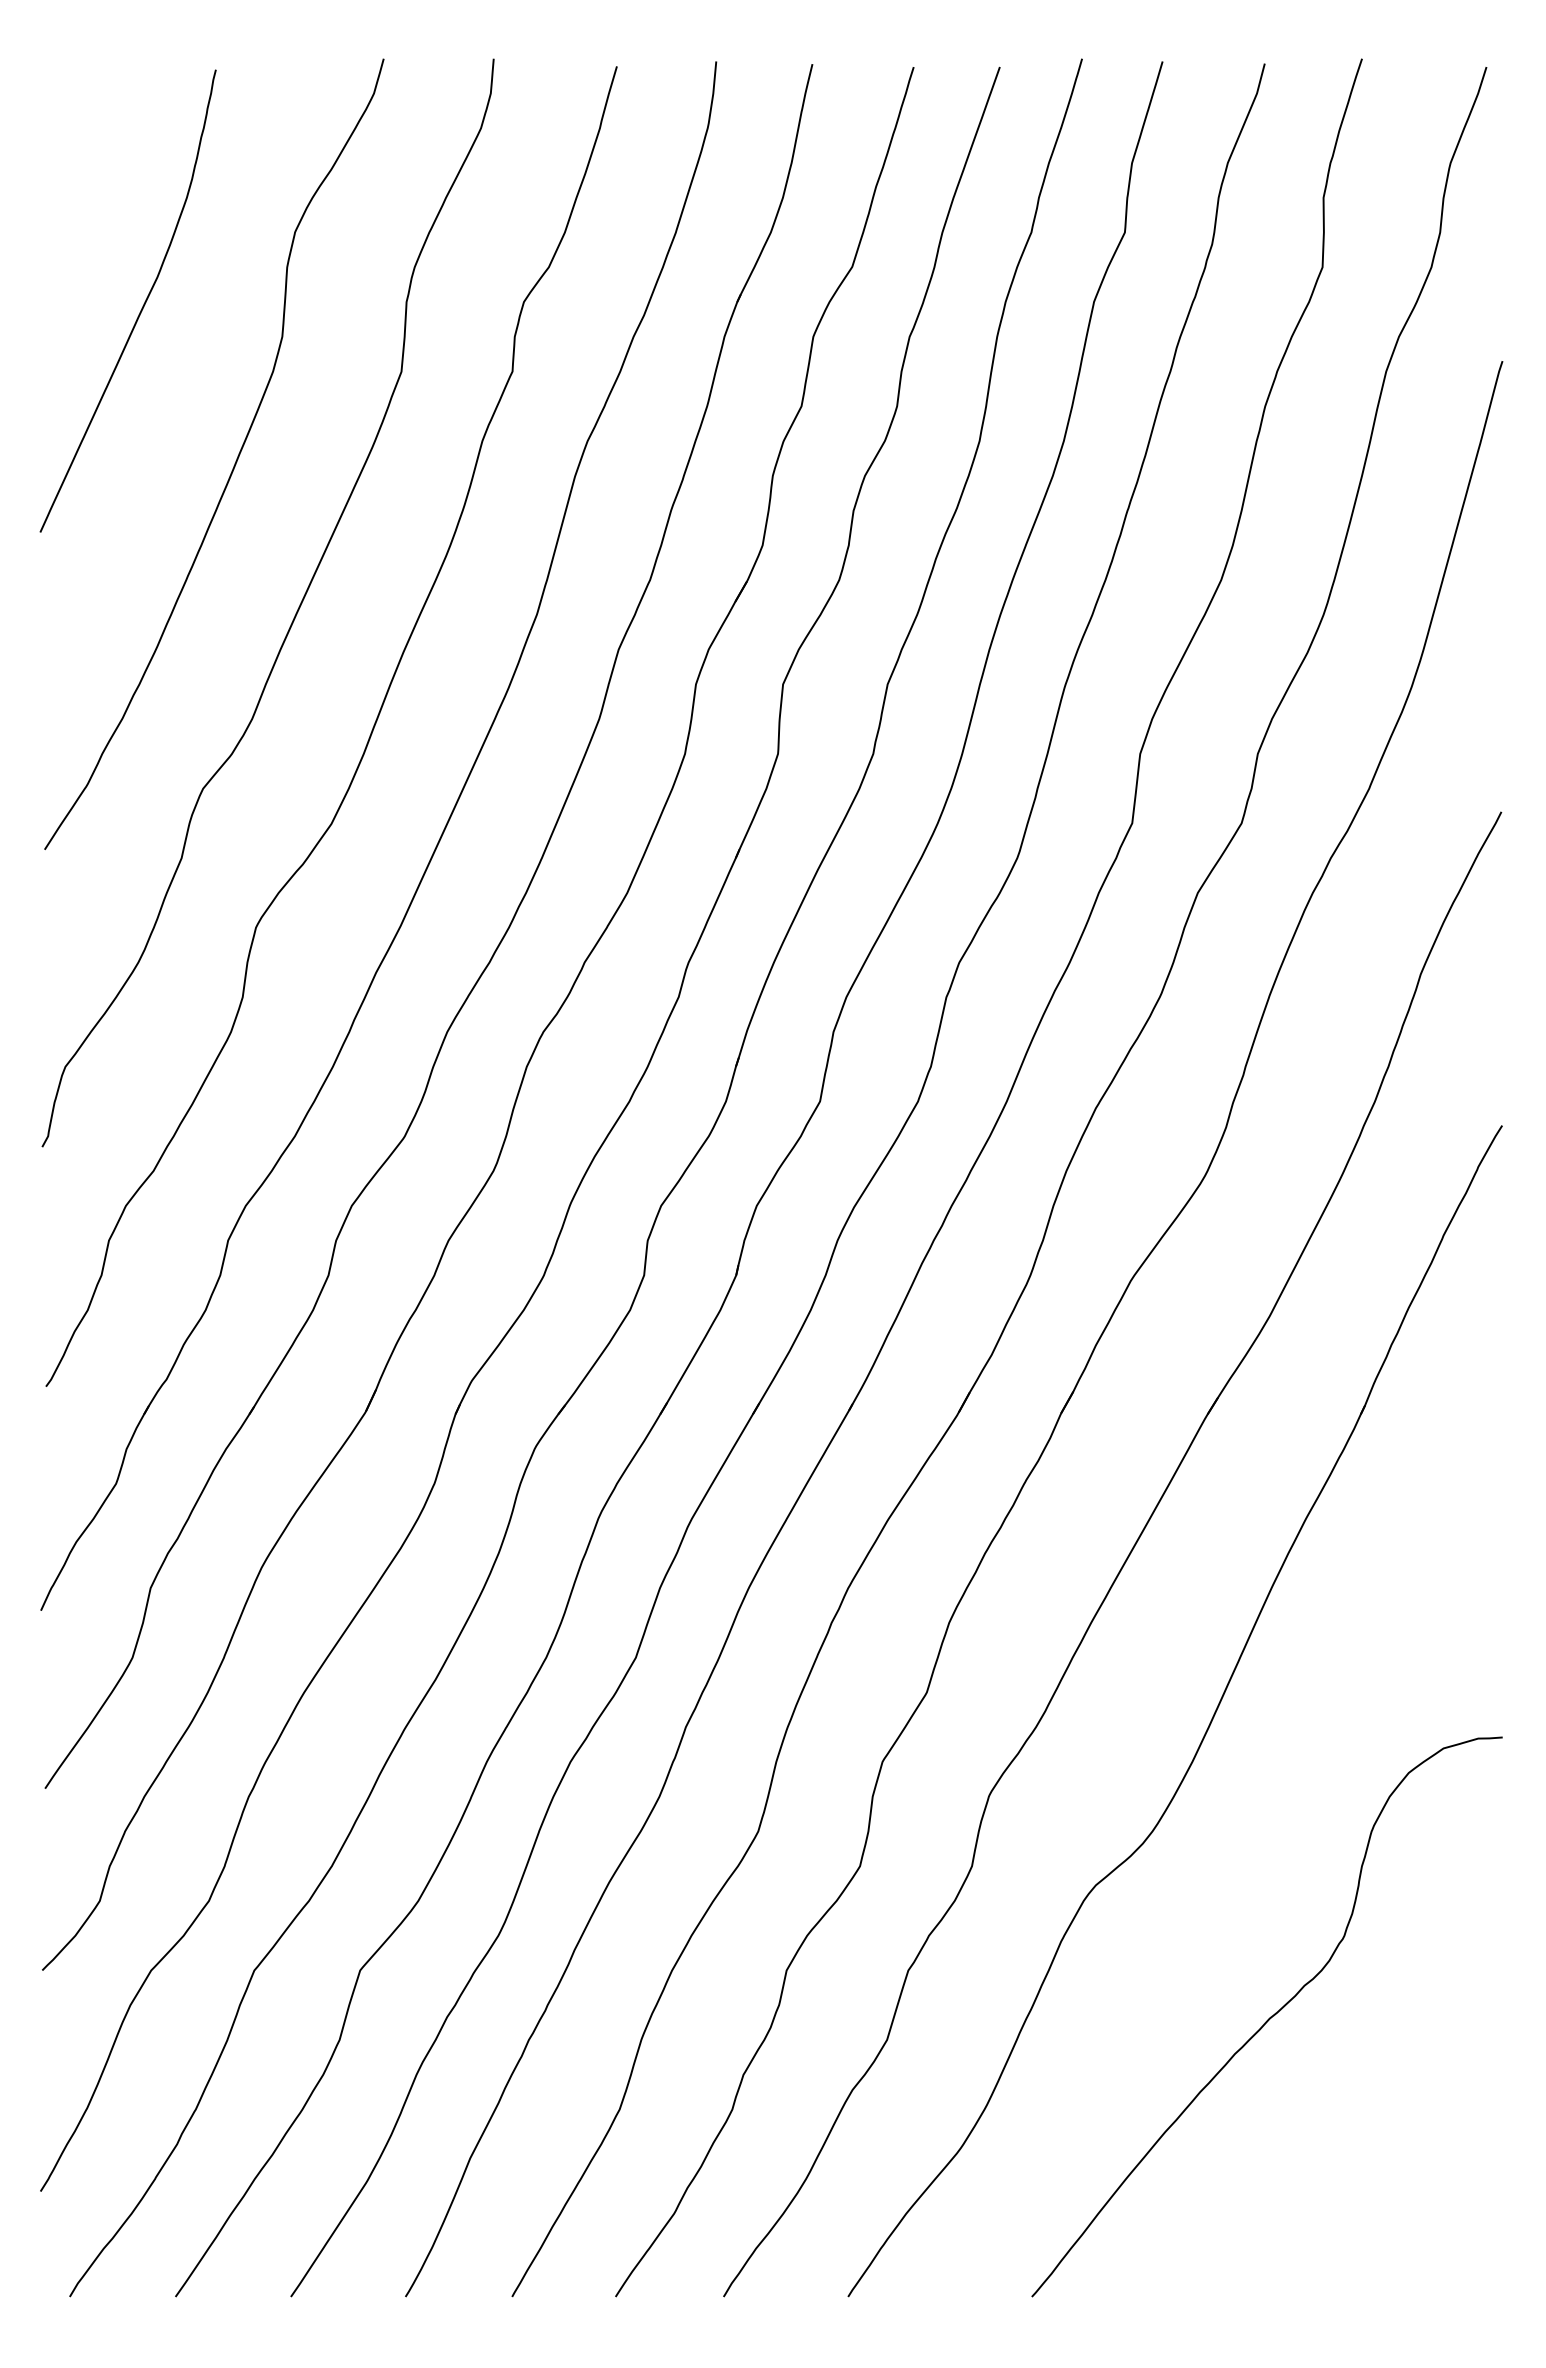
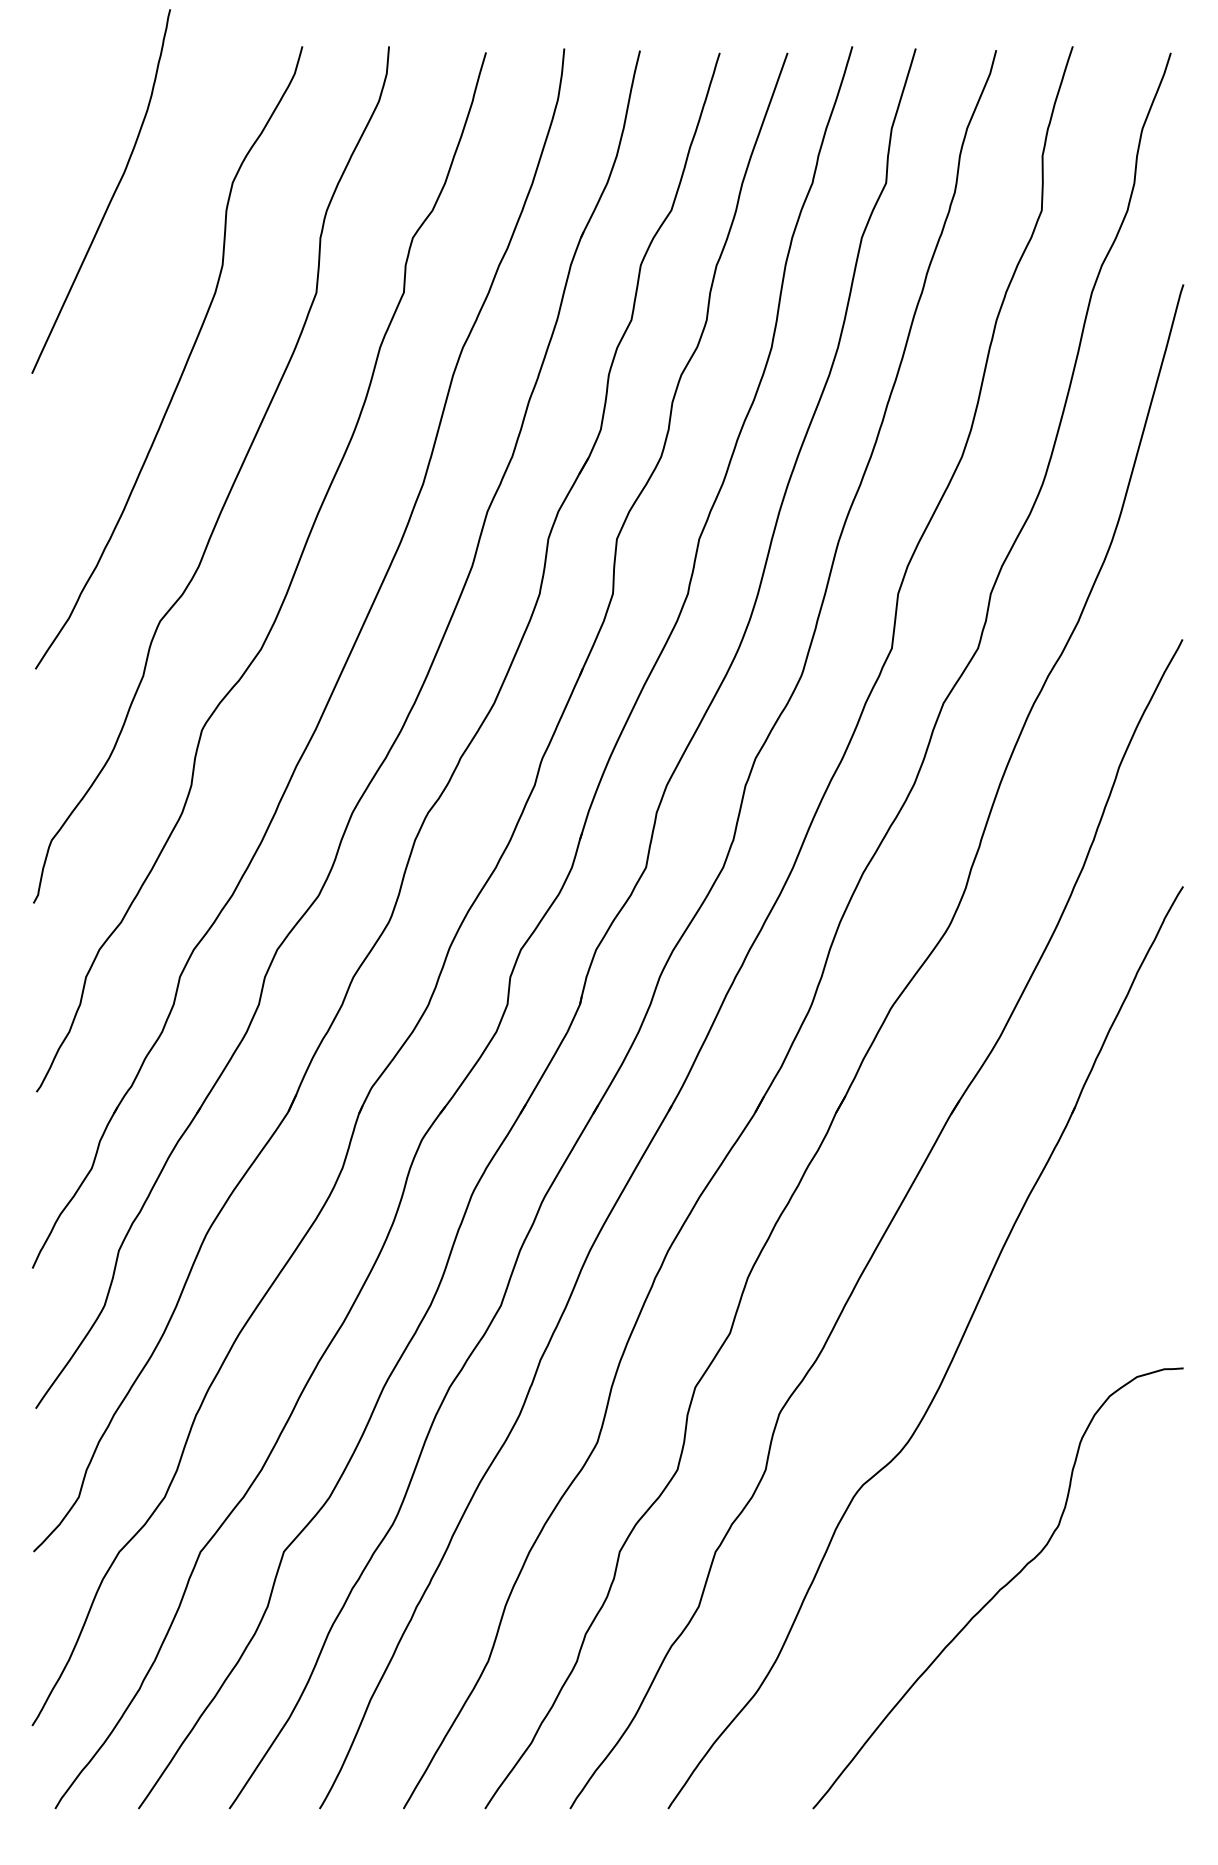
curve: (141, 308) -> (111, 197), moved

